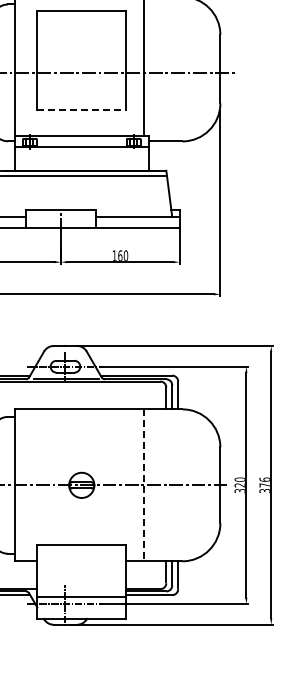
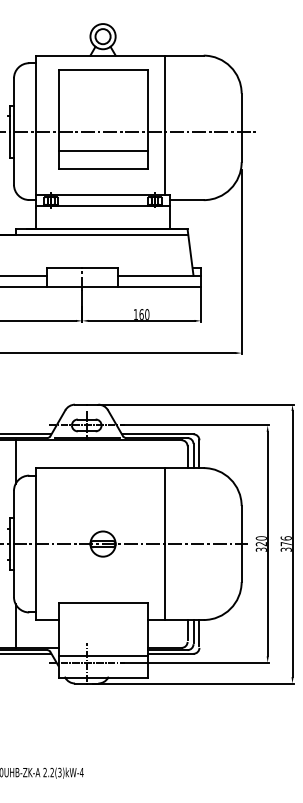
line: (81, 92) -> (102, 151), added
line: (82, 110) -> (103, 169), dashed -> solid
line: (143, 485) -> (164, 544), dashed -> solid

